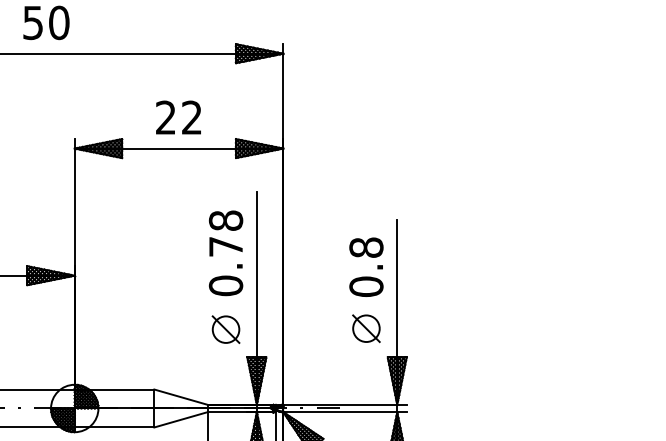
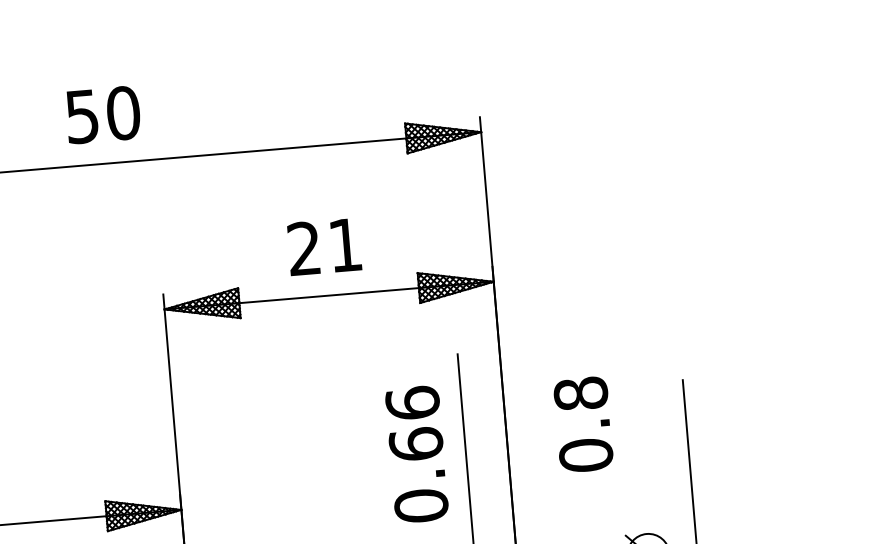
text: (191, 117) -> (344, 244), 22 -> 21
text: (225, 233) -> (413, 423), 0.78 -> 0.66
text: (366, 266) -> (583, 423), moved

